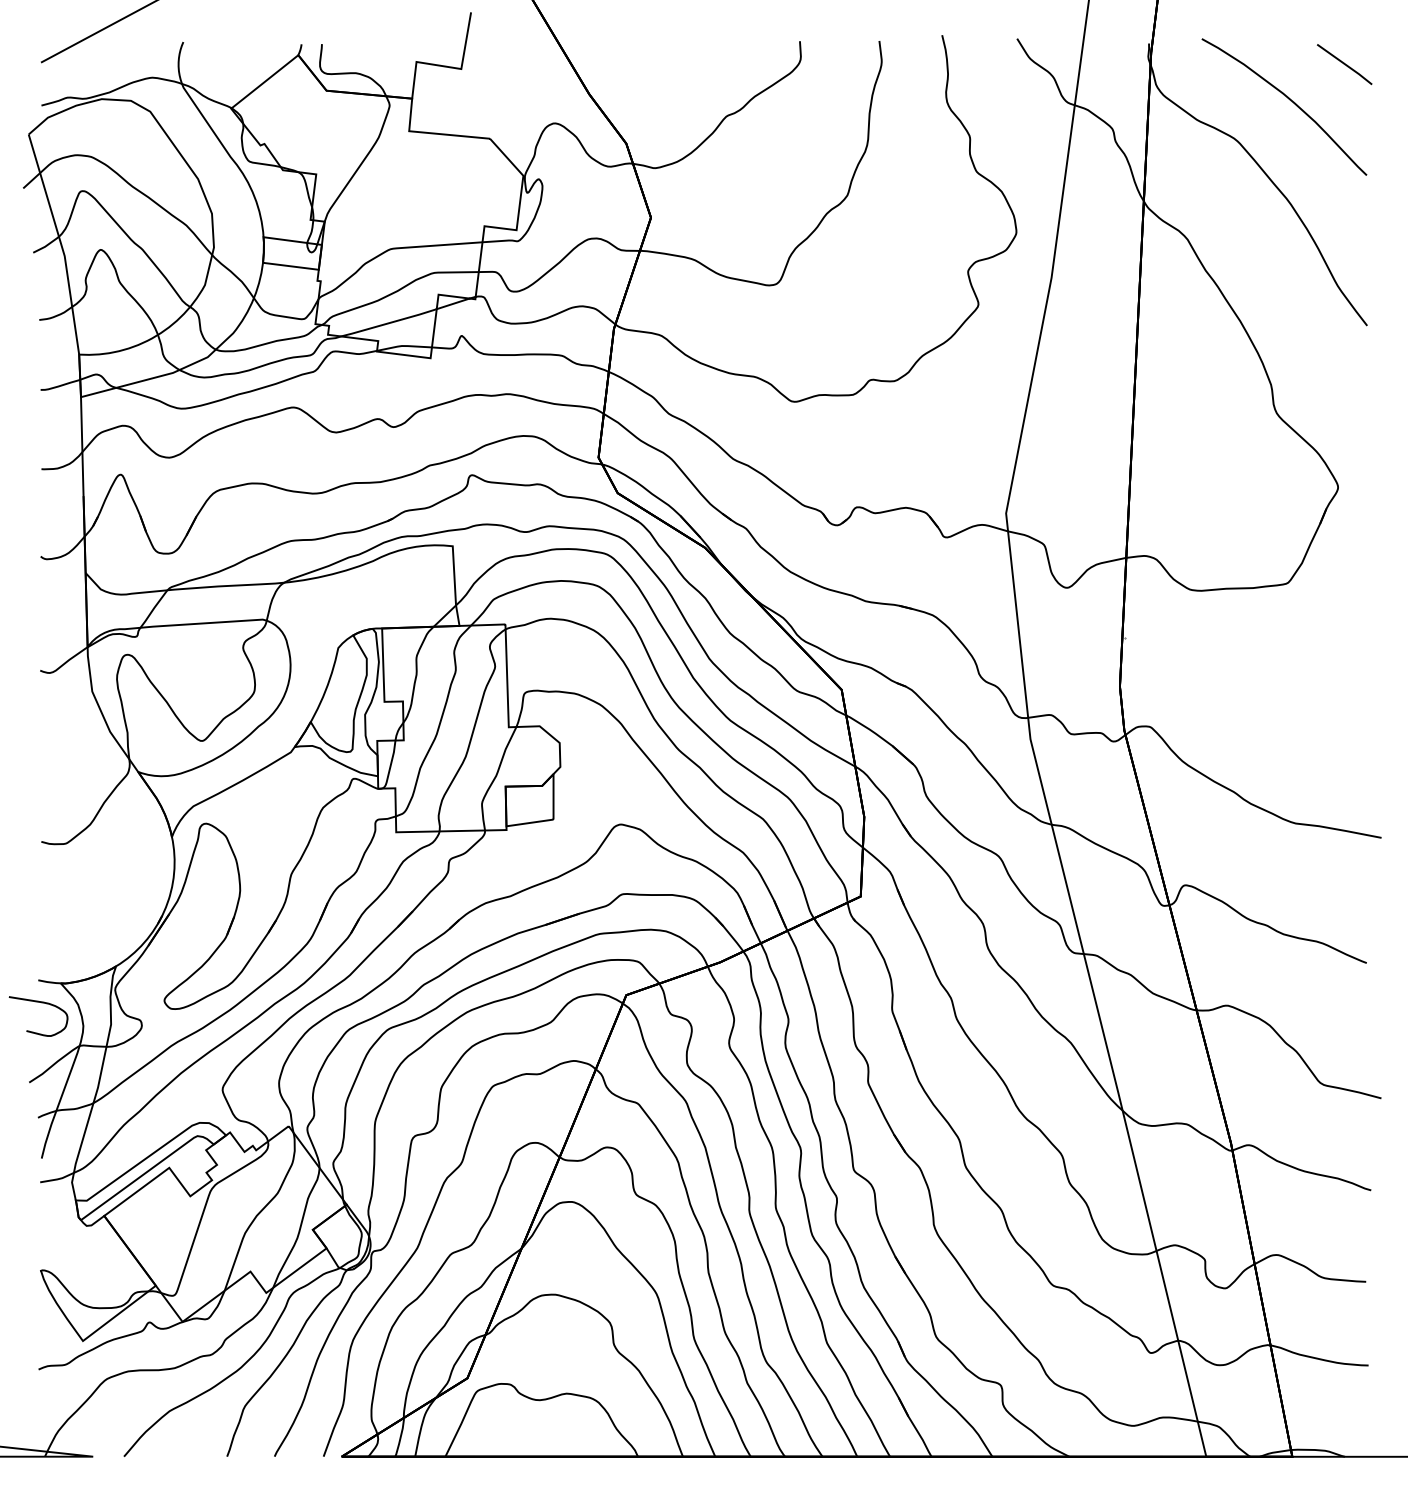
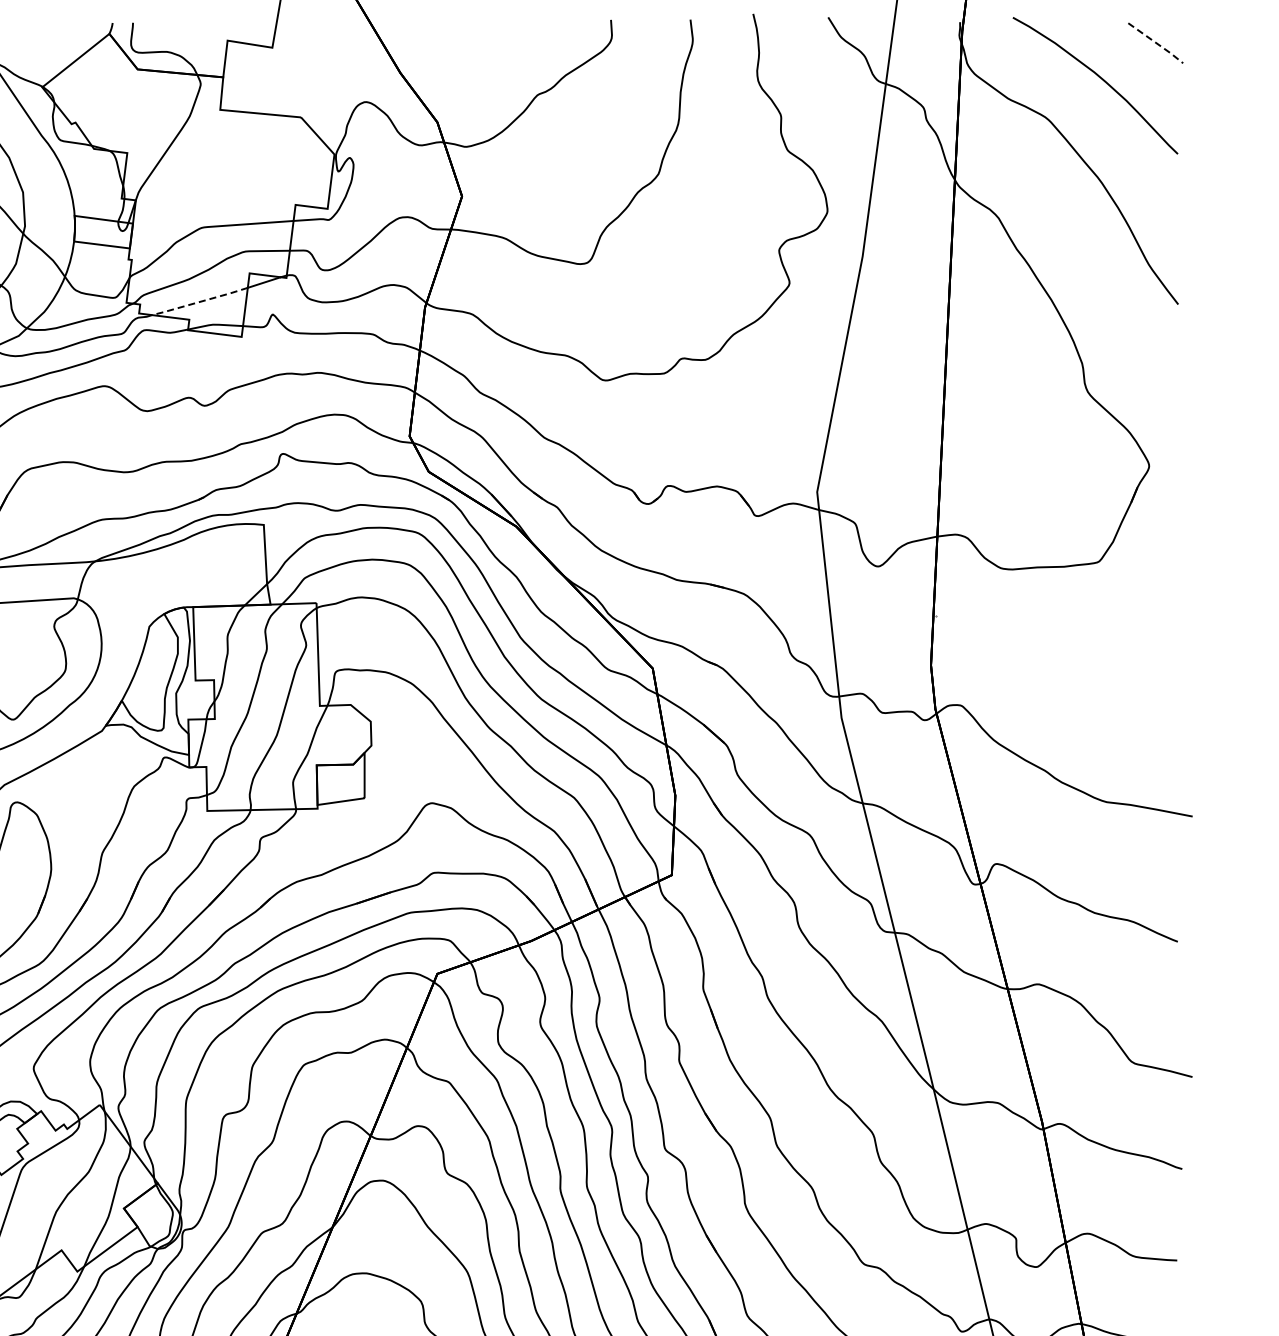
line: (1345, 64) -> (1156, 43), solid -> dashed
line: (389, 323) -> (200, 302), solid -> dashed

